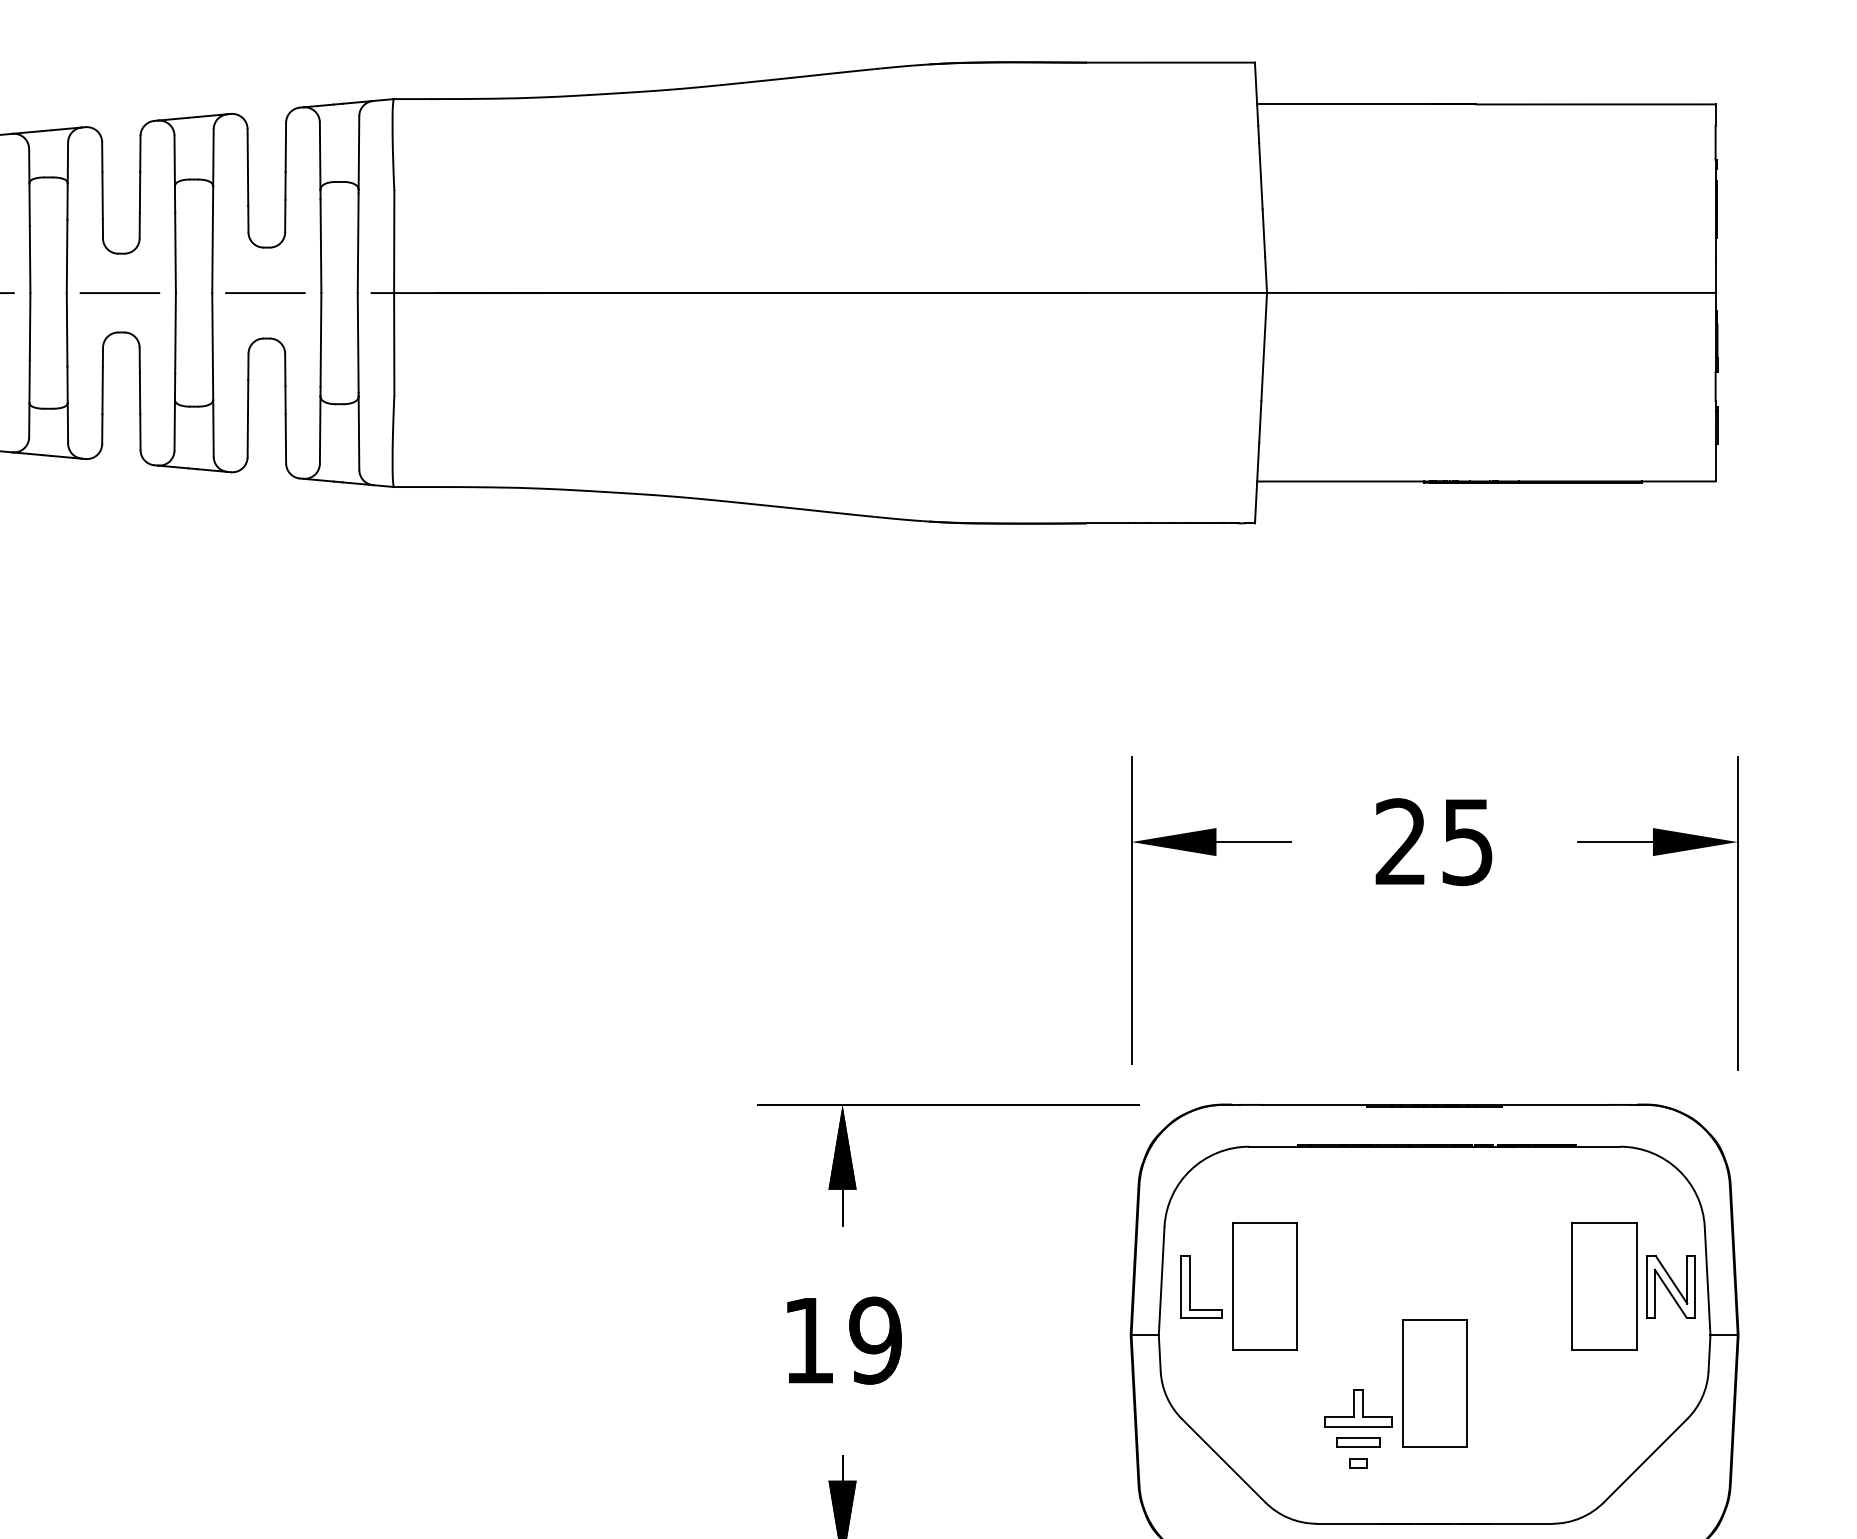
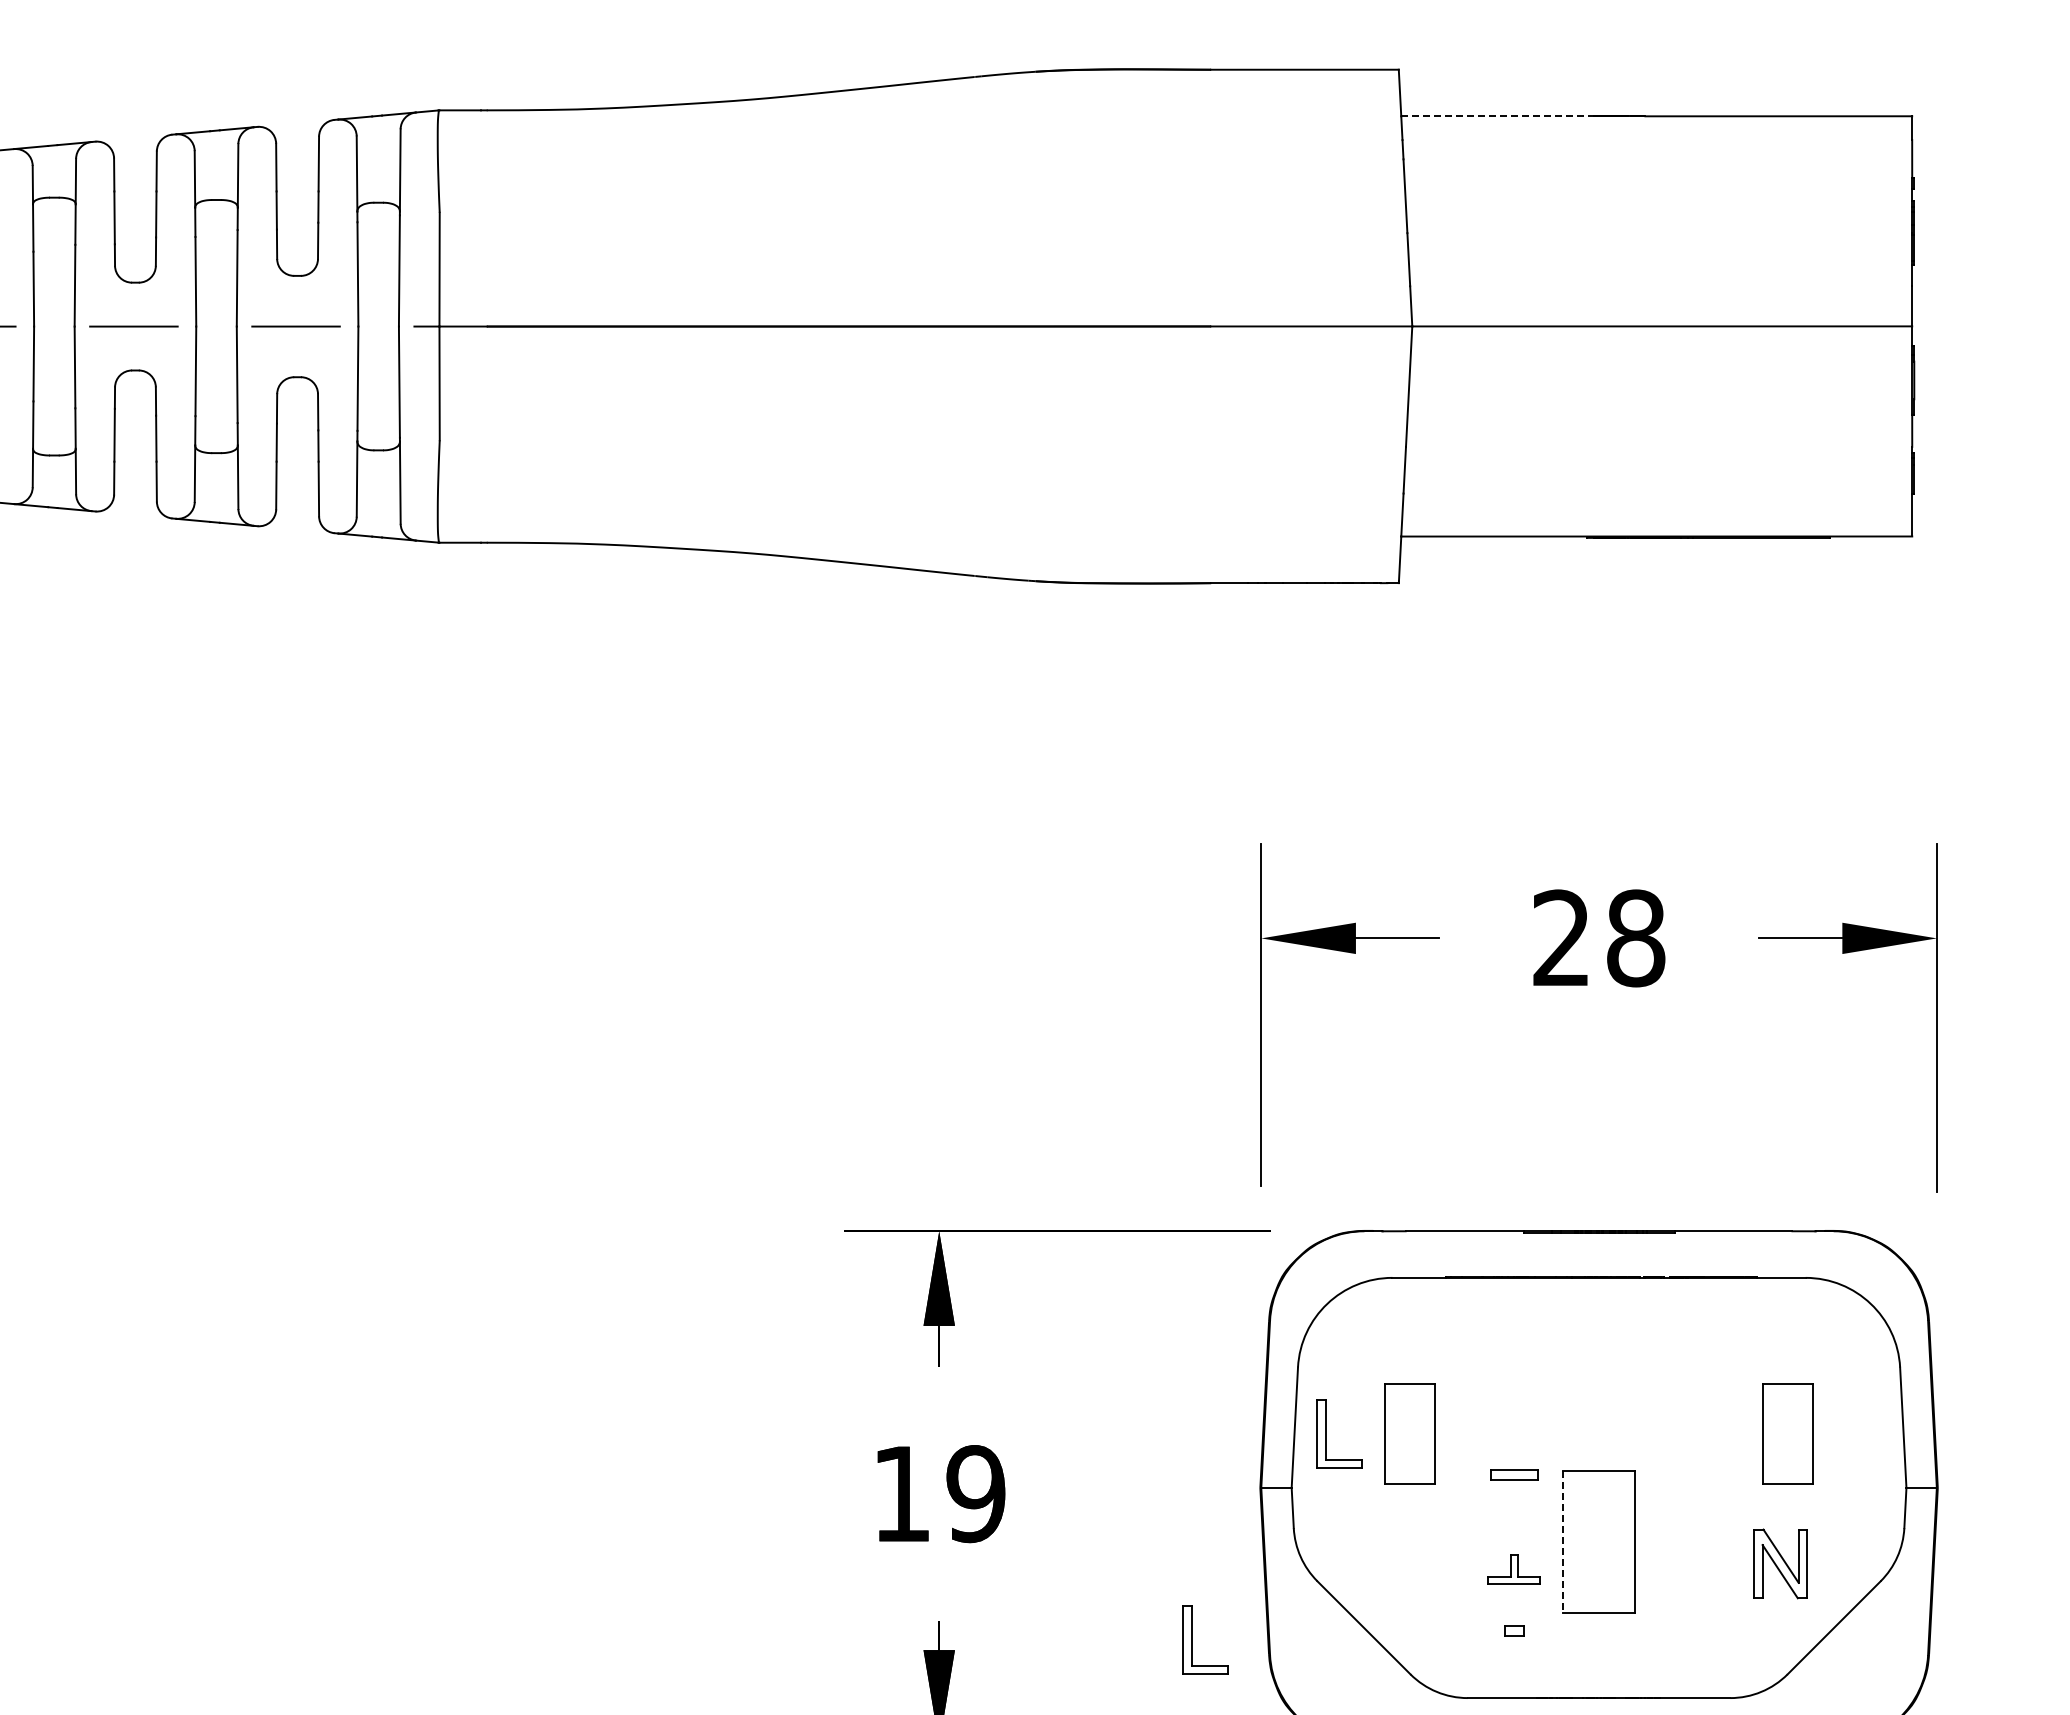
line: (1344, 104) -> (1498, 116), solid -> dashed
text: (1468, 842) -> (1636, 938), 25 -> 28
part: (1264, 1286) -> (1409, 1433), size x0.7
part: (1603, 1286) -> (1787, 1433), size x0.7
part: (1671, 1286) -> (1780, 1563), moved
line: (1402, 1384) -> (1563, 1542), solid -> dashed
part: (1357, 1408) -> (1513, 1569), size x0.7
part: (1358, 1442) -> (1514, 1474), moved
part: (1069, 1471) -> (1192, 1639), added

